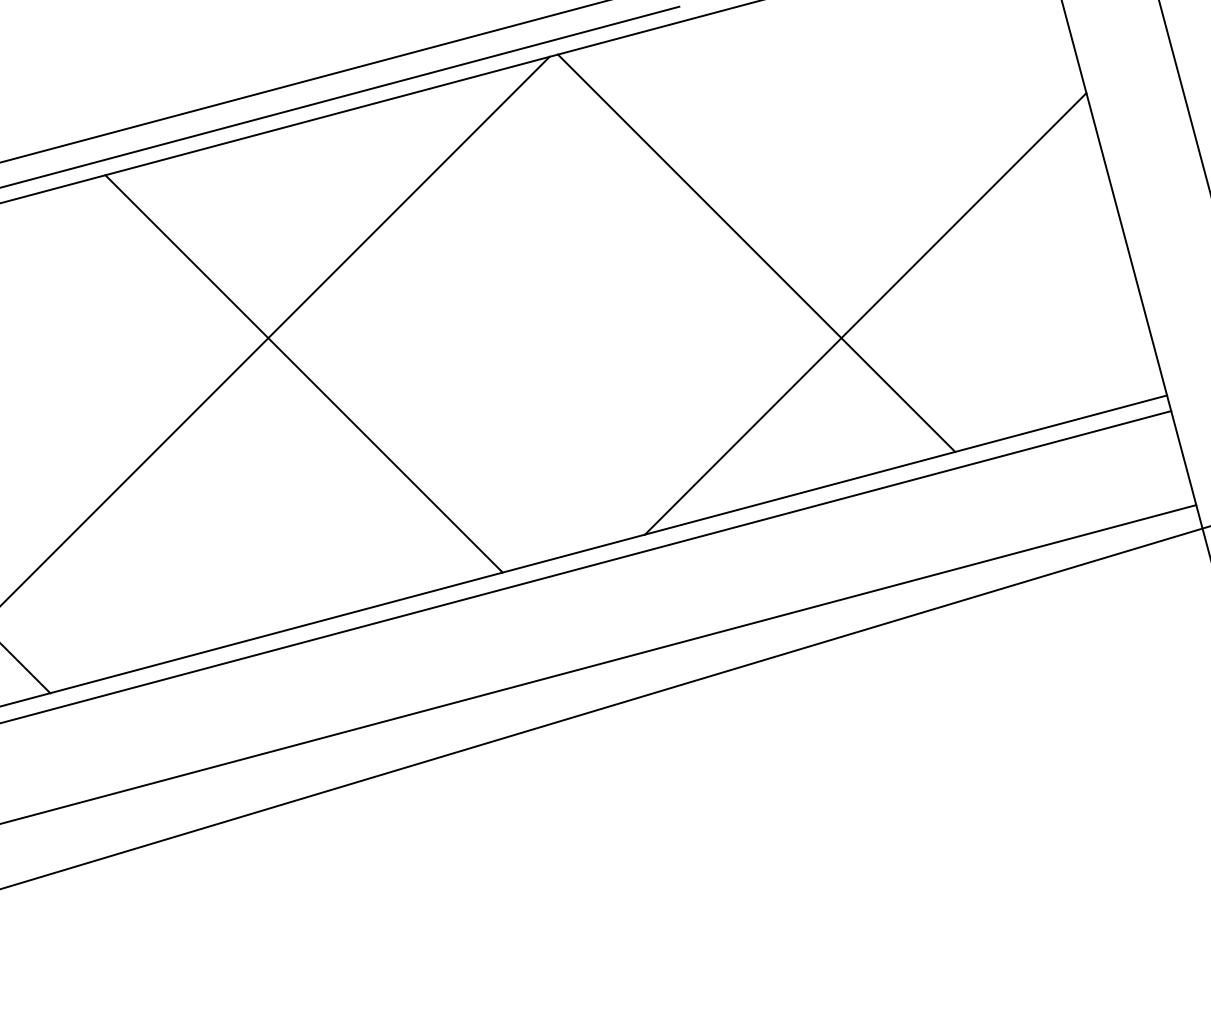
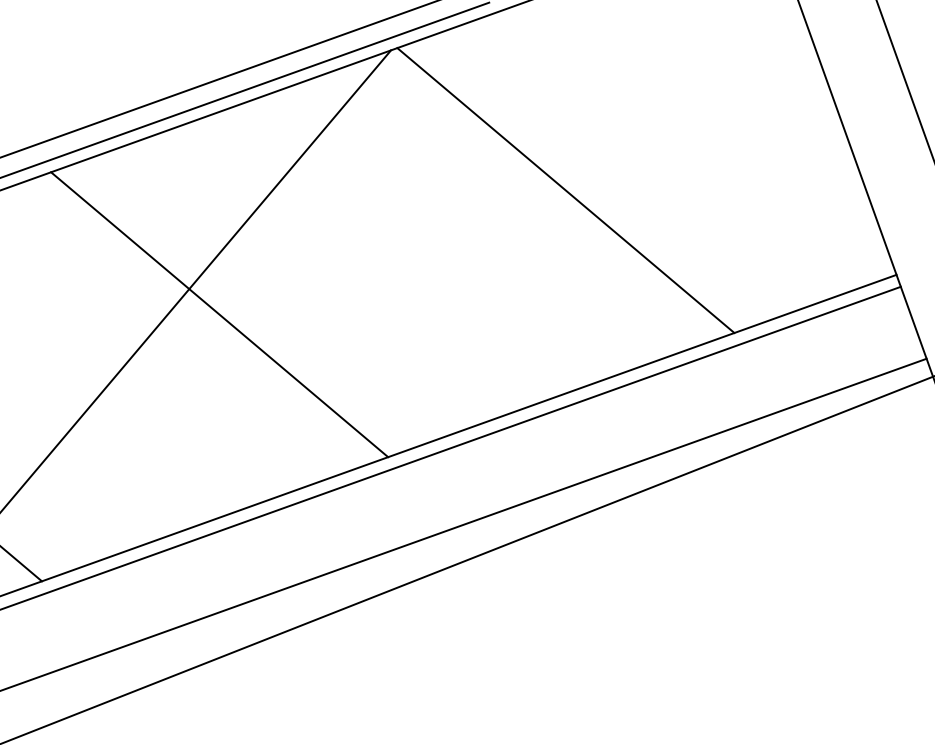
line: (865, 313) -> (655, 230), removed

